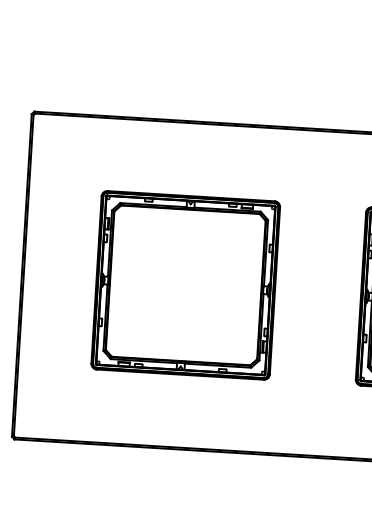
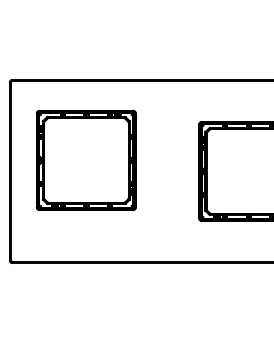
part: (184, 283) -> (85, 159), moved

